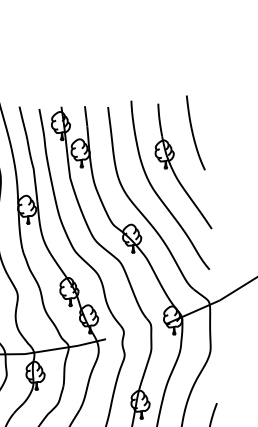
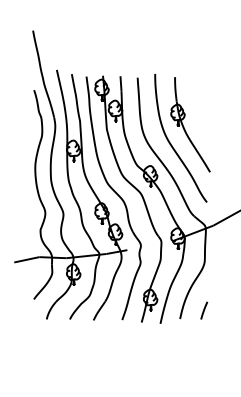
curve: (193, 133) -> (200, 100), removed

